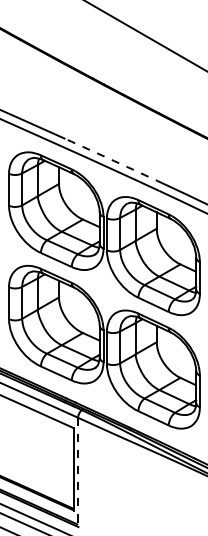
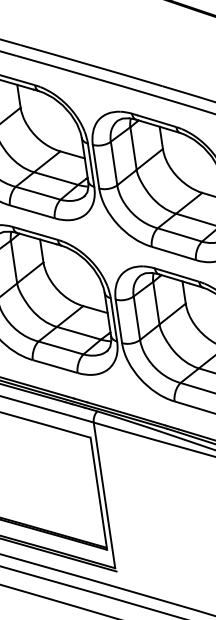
arc: (114, 161) -> (91, 65), dashed -> solid
line: (78, 471) -> (105, 495), dashed -> solid

